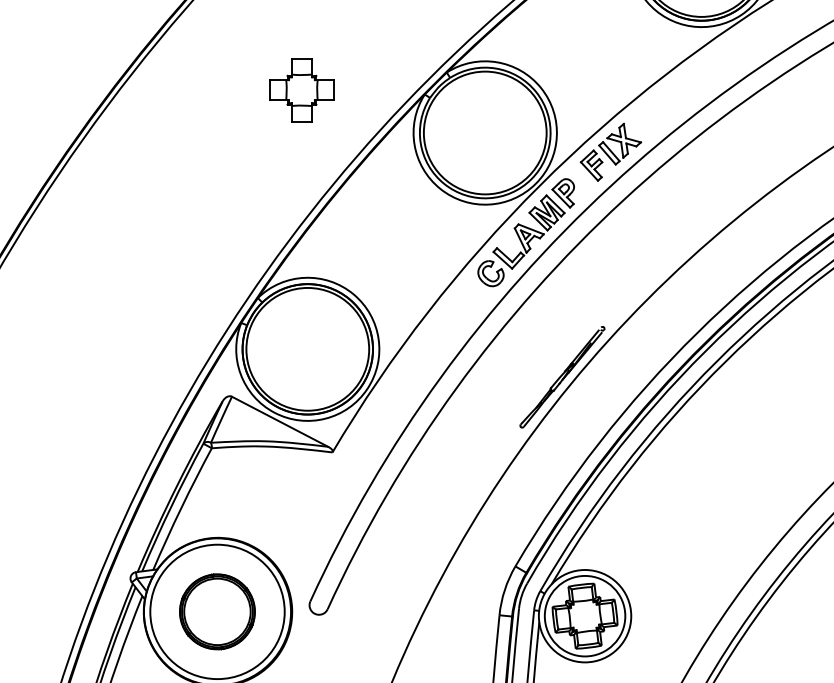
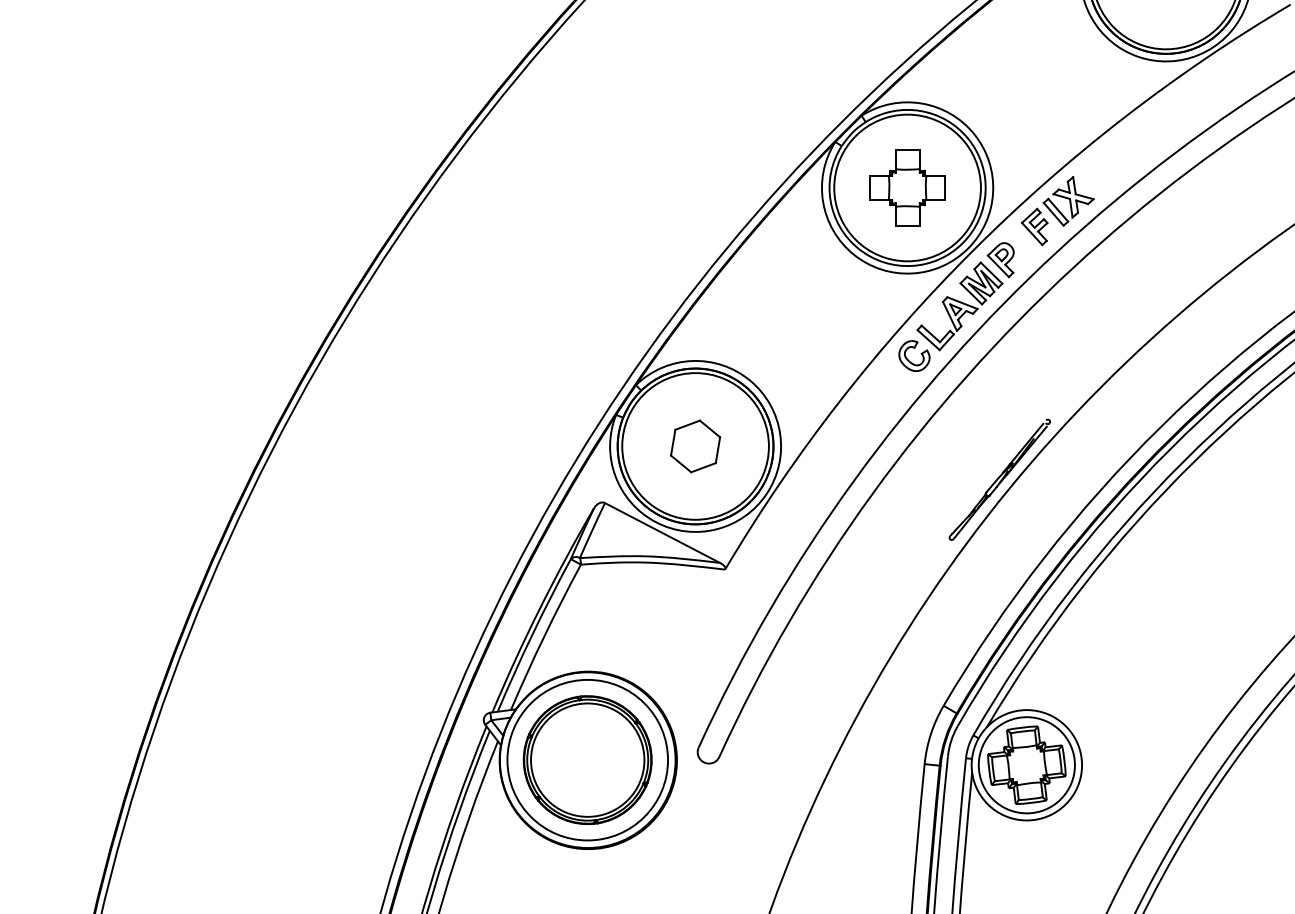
part: (301, 89) -> (907, 187), moved
part: (307, 349) -> (695, 446), added
part: (217, 611) -> (587, 759), size x1.43

